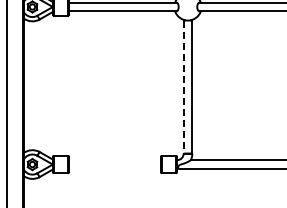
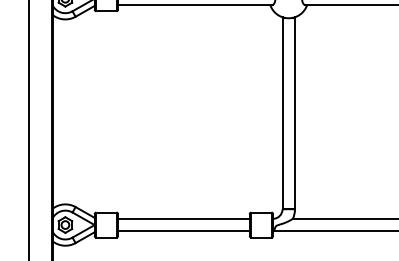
line: (183, 87) -> (282, 114), dashed -> solid
line: (114, 160) -> (183, 219), added
line: (114, 168) -> (183, 230), added

